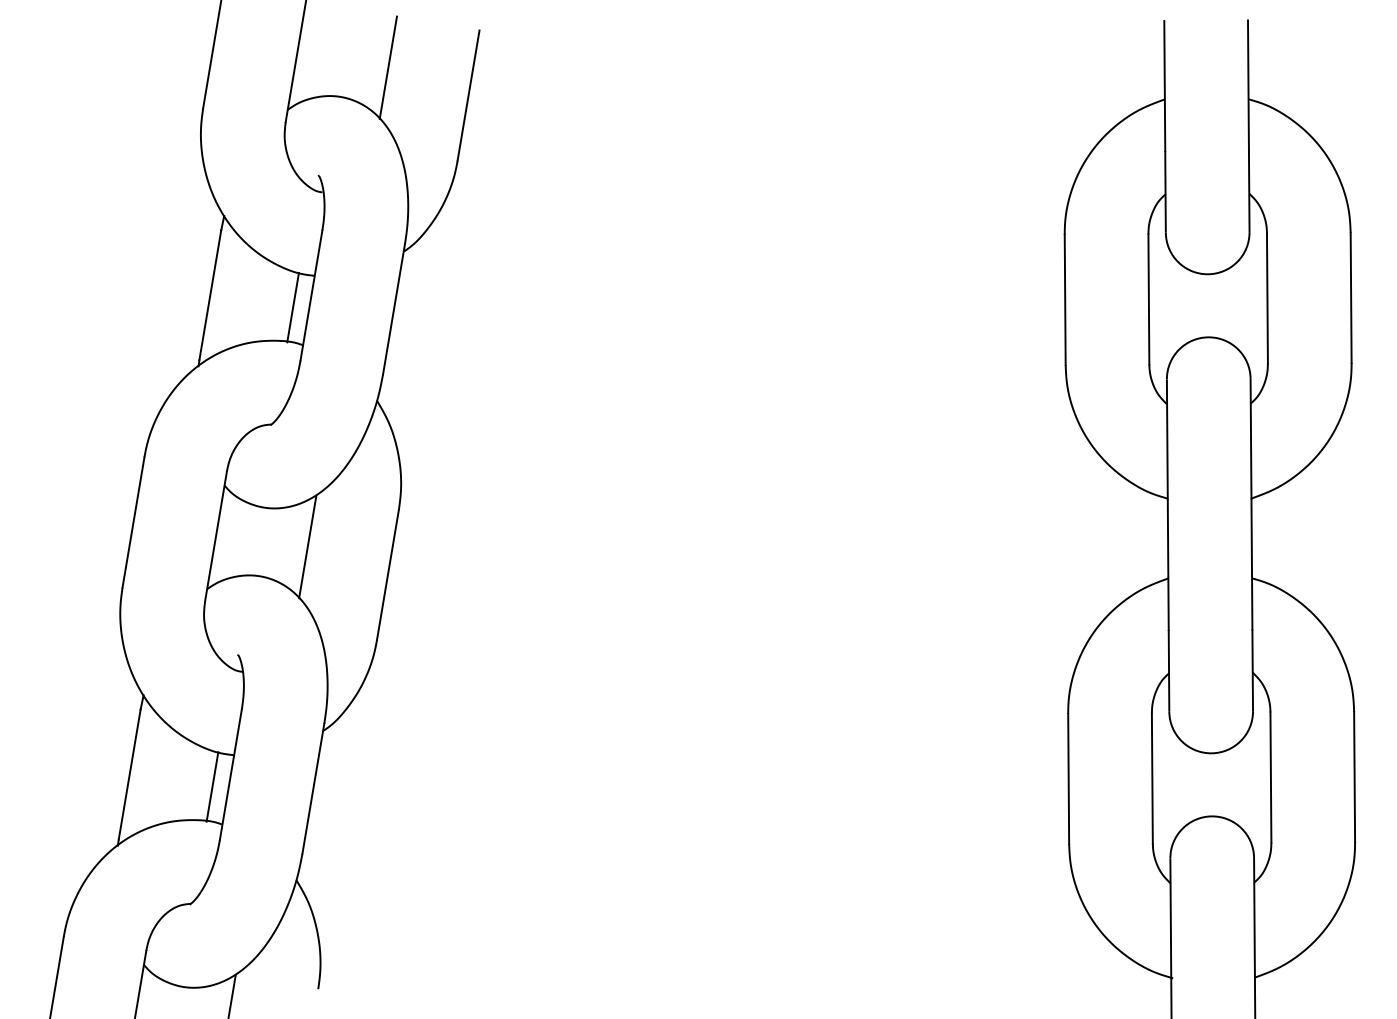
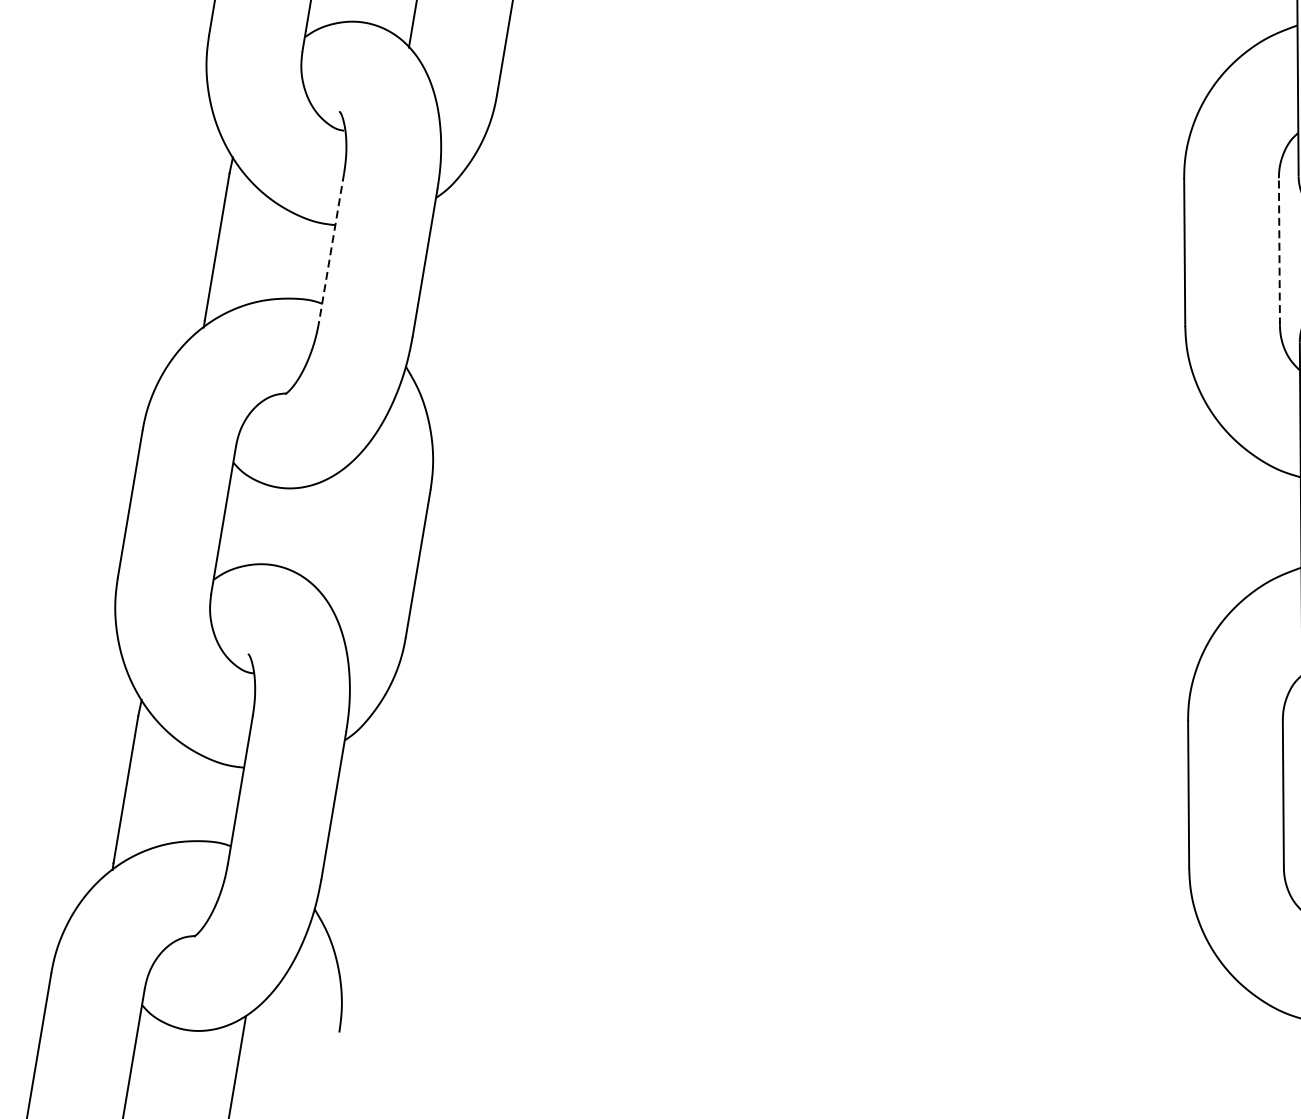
line: (311, 295) -> (331, 247), solid -> dashed
line: (1148, 298) -> (1278, 250), solid -> dashed
line: (292, 307) -> (310, 260), removed
line: (307, 546) -> (327, 531), removed
line: (212, 786) -> (219, 803), removed

